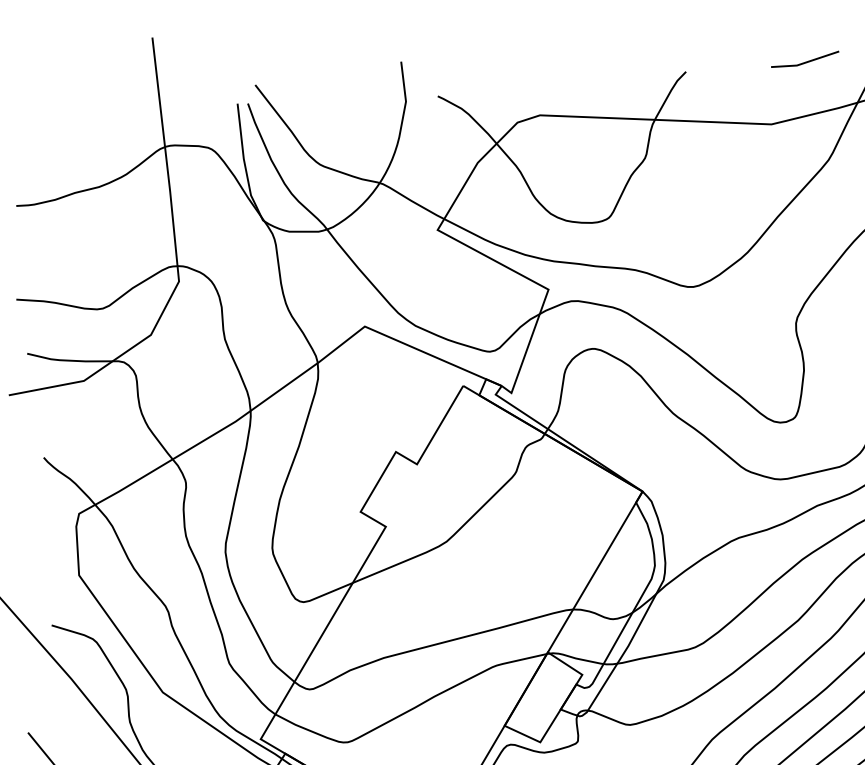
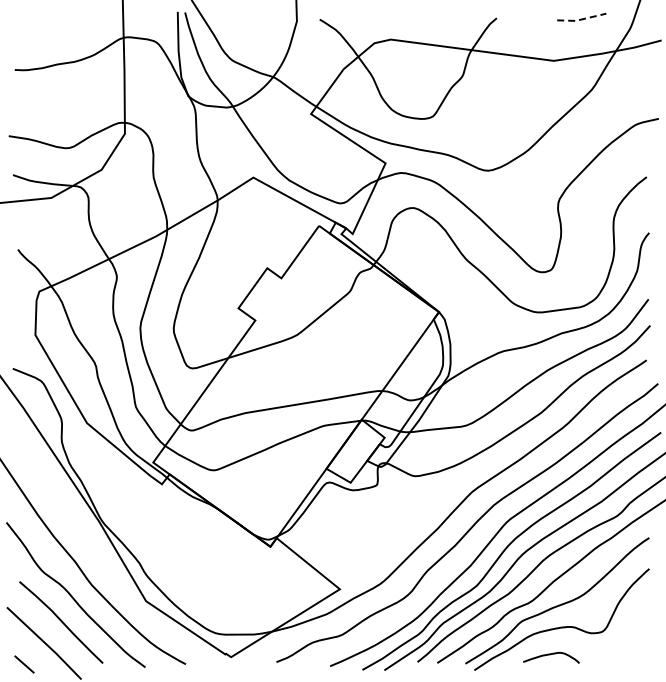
line: (805, 62) -> (581, 19), solid -> dashed

